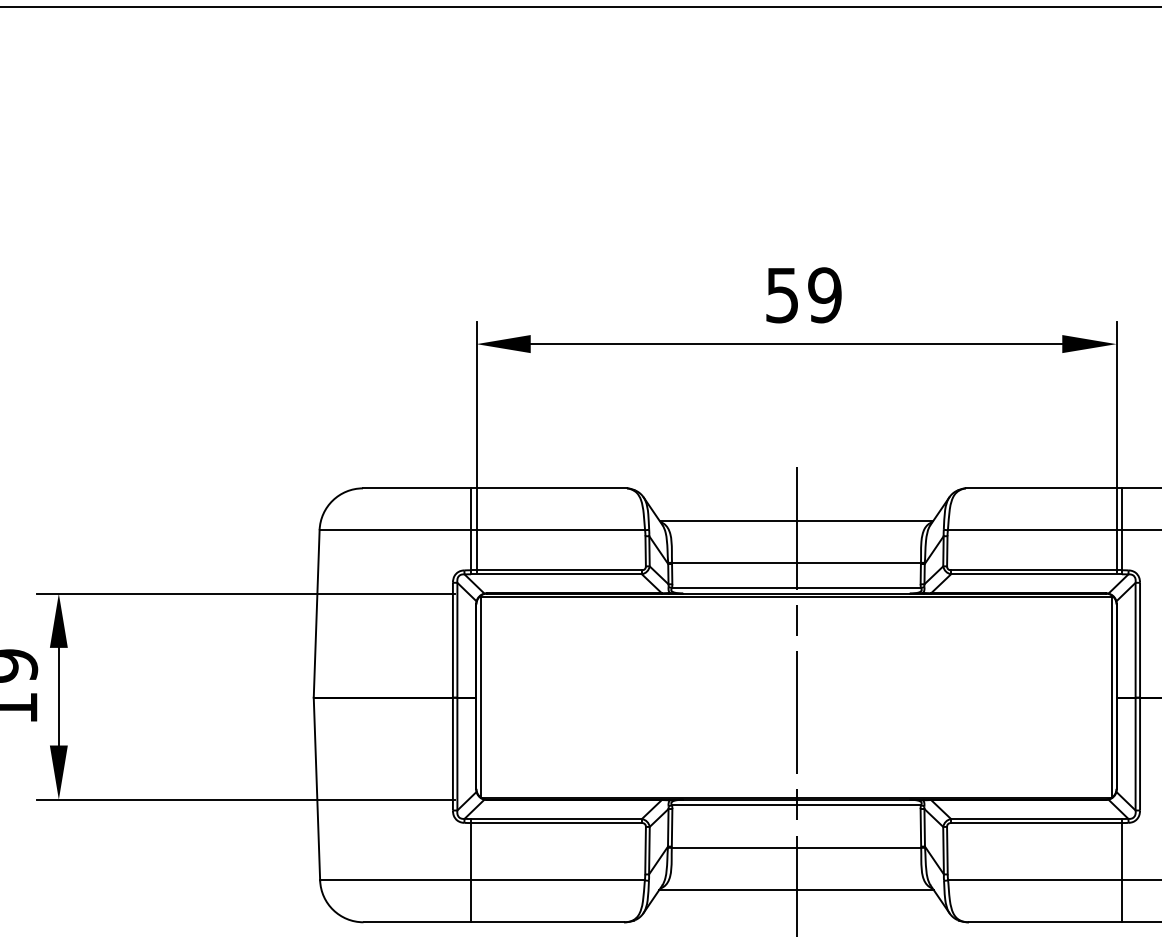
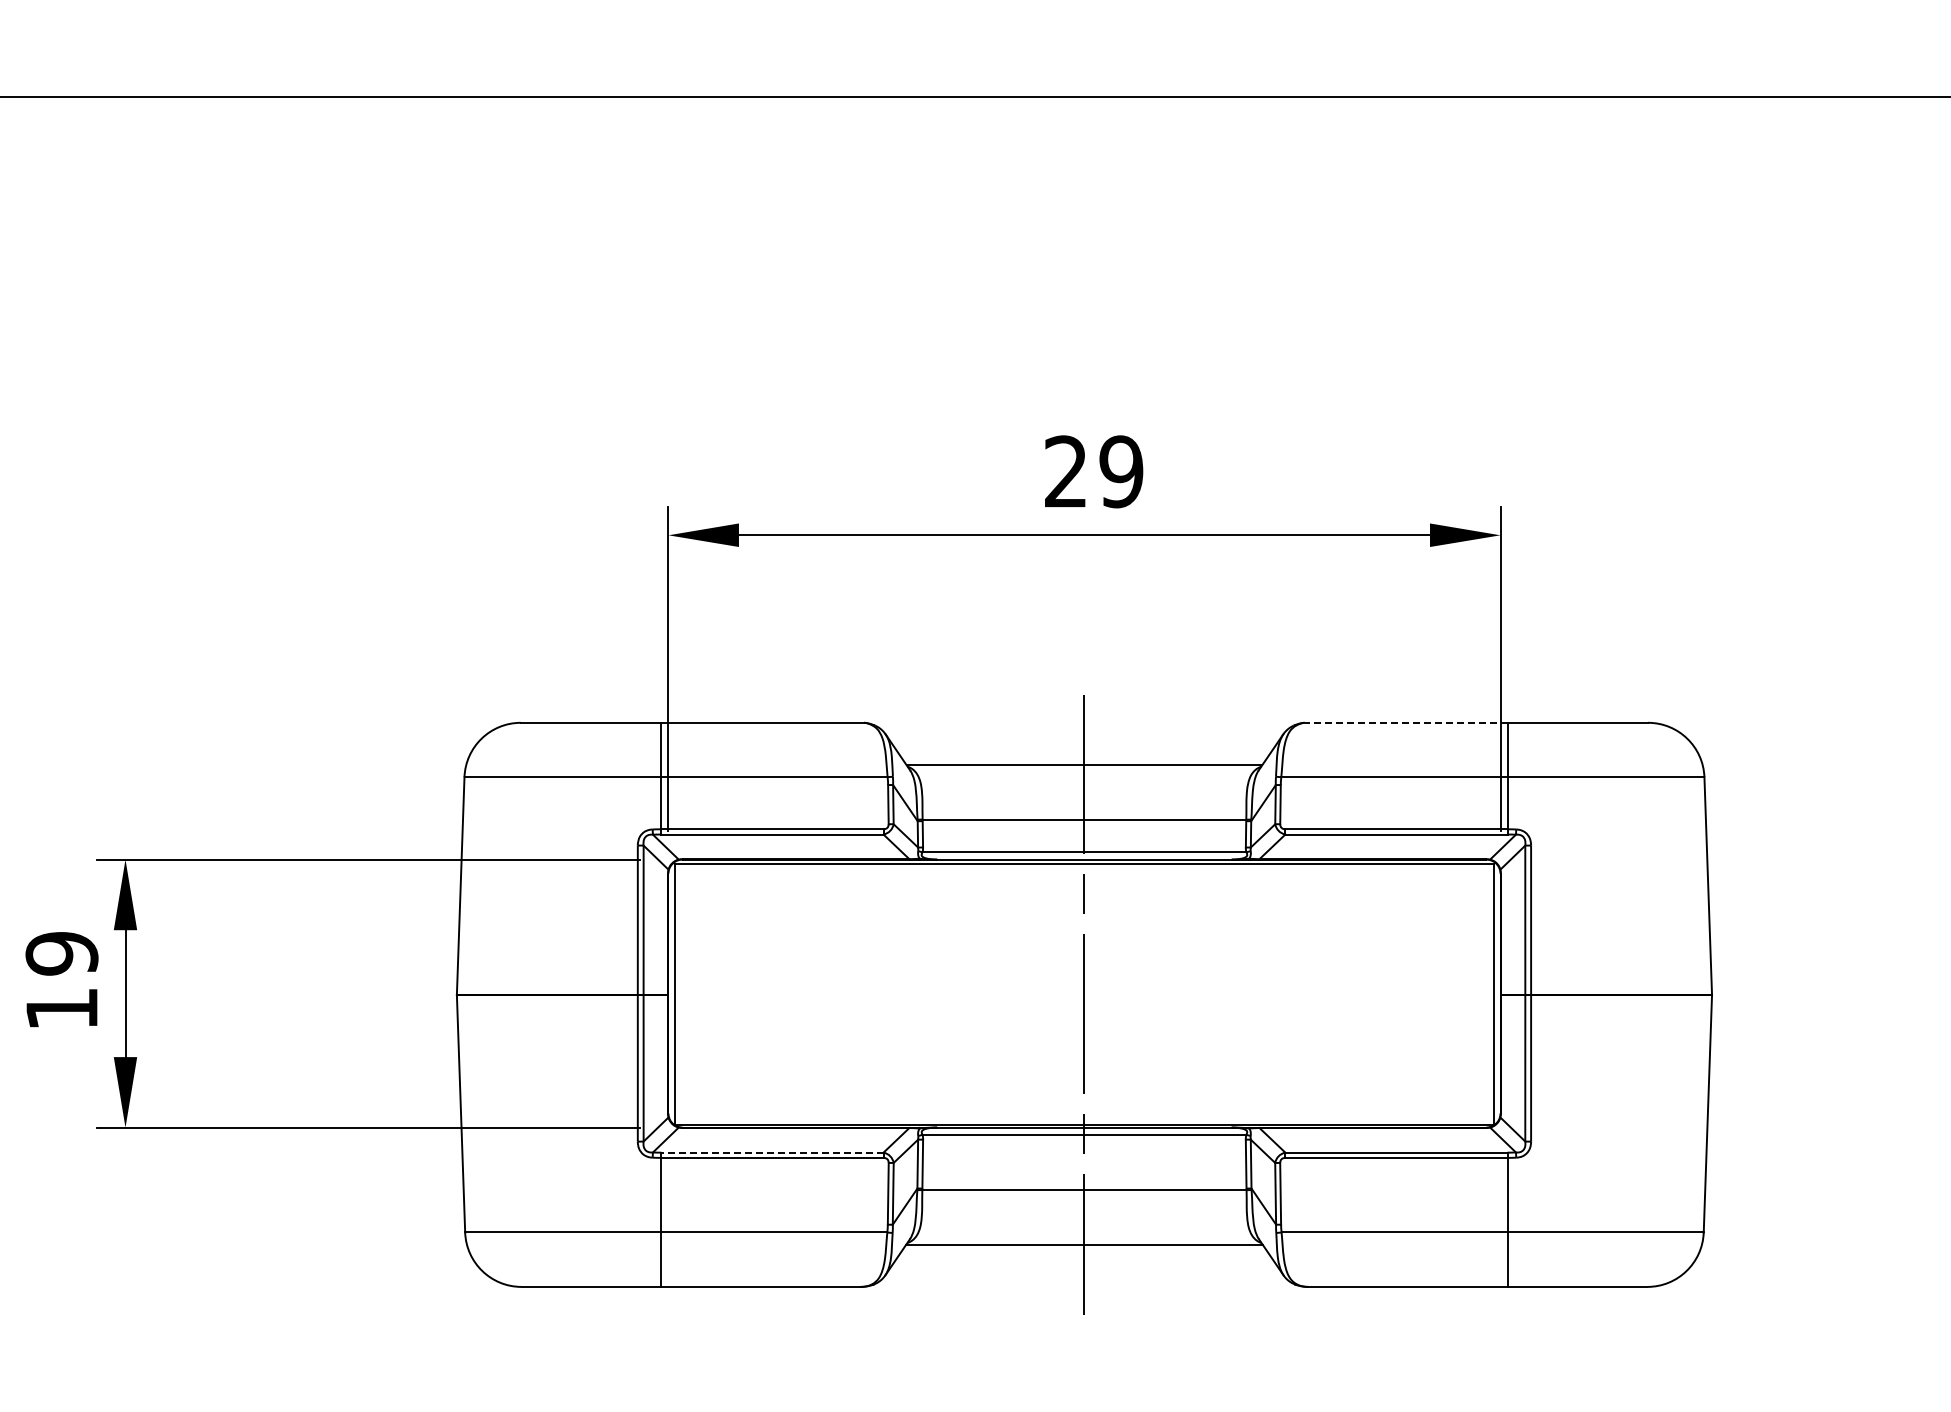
text: (781, 295) -> (1065, 471), 59 -> 29
line: (1043, 488) -> (1405, 722), solid -> dashed
line: (555, 818) -> (771, 1152), solid -> dashed

